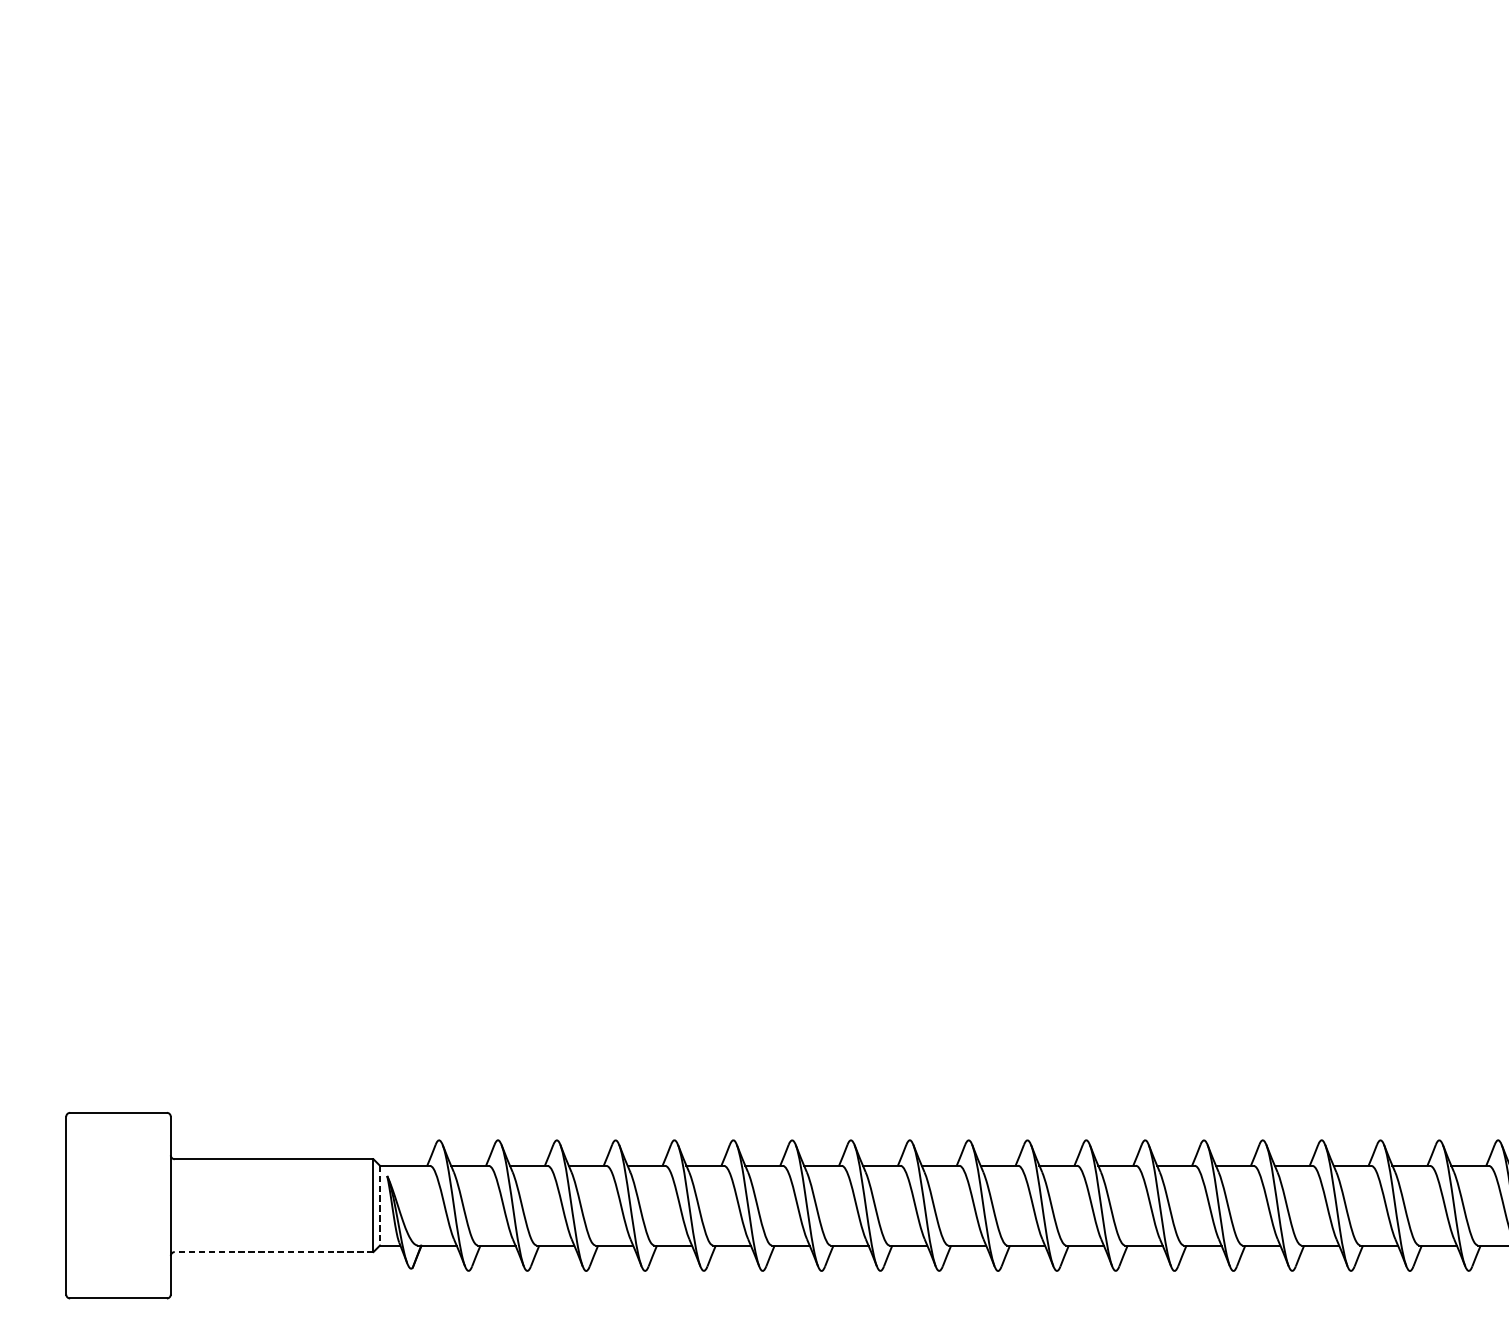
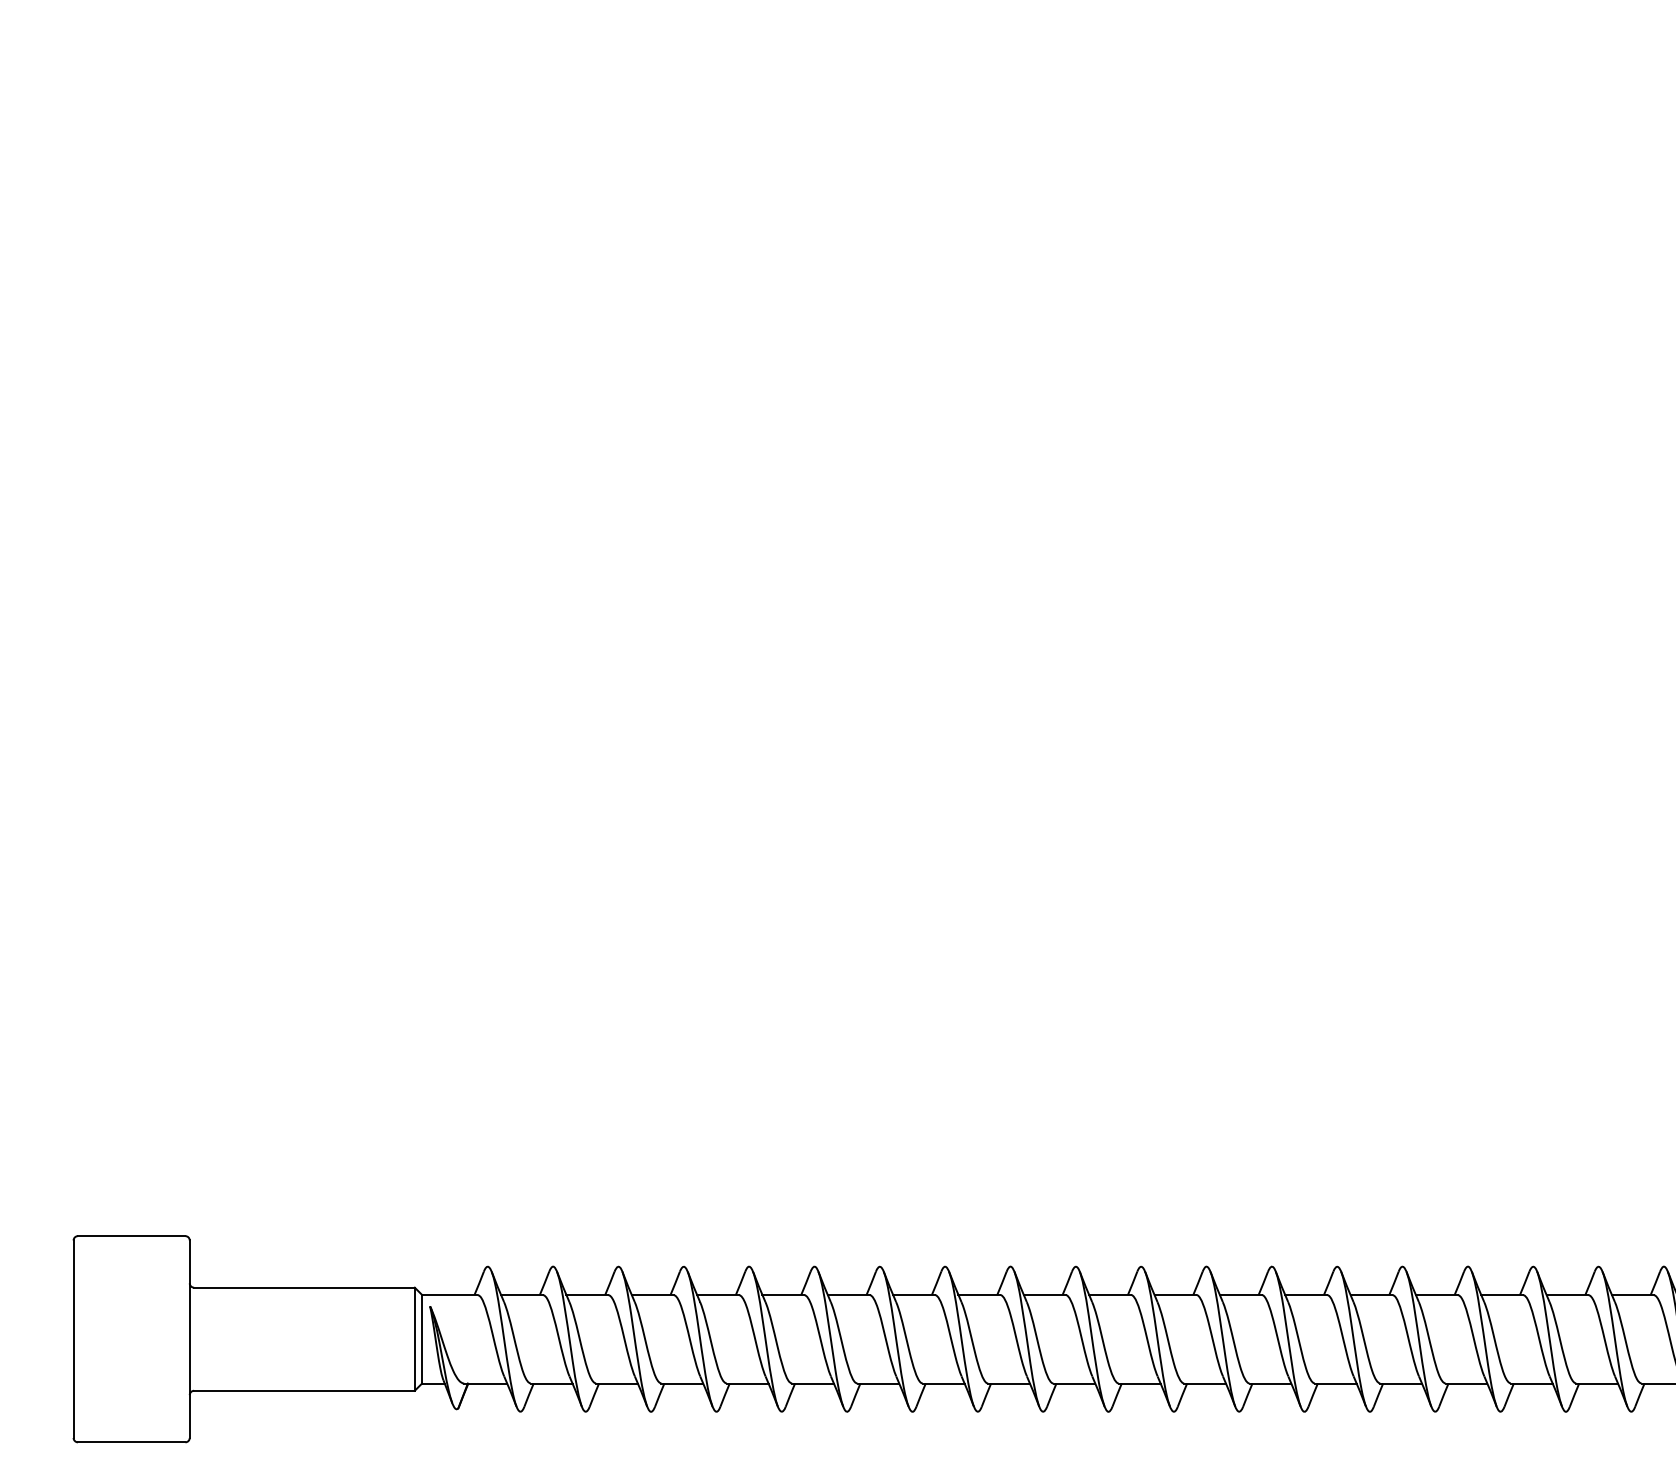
line: (380, 1205) -> (422, 1339), dashed -> solid
line: (273, 1251) -> (303, 1390), dashed -> solid

